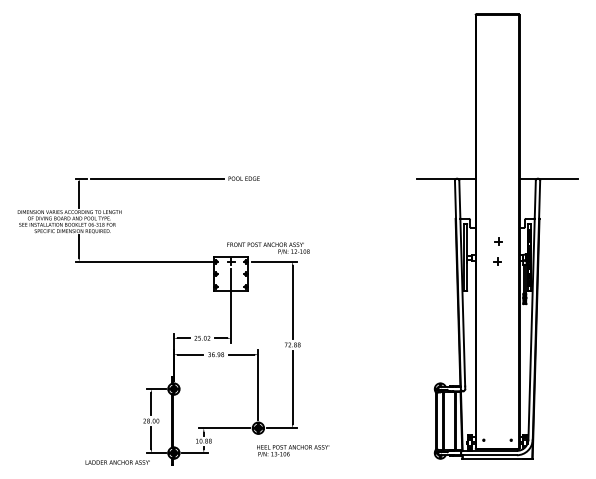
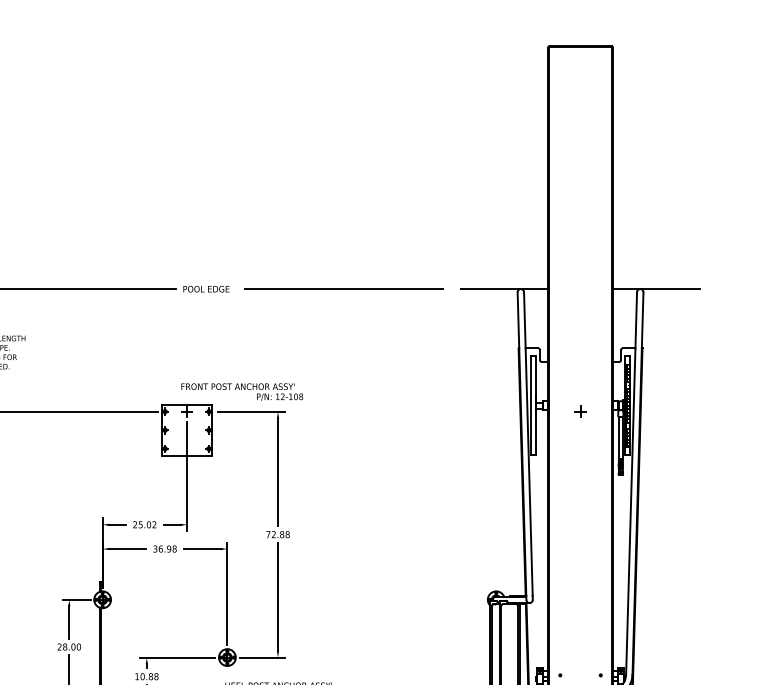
line: (337, 178) -> (344, 288), added
part: (498, 241) -> (581, 381), removed

